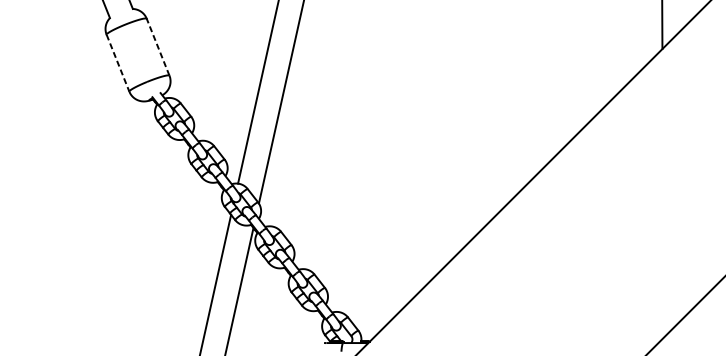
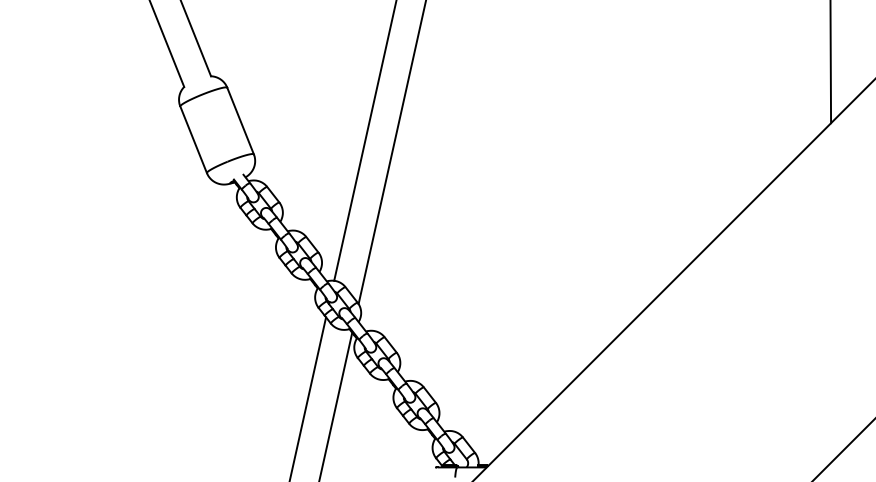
line: (158, 47) -> (240, 121), dashed -> solid
line: (117, 62) -> (193, 139), dashed -> solid

